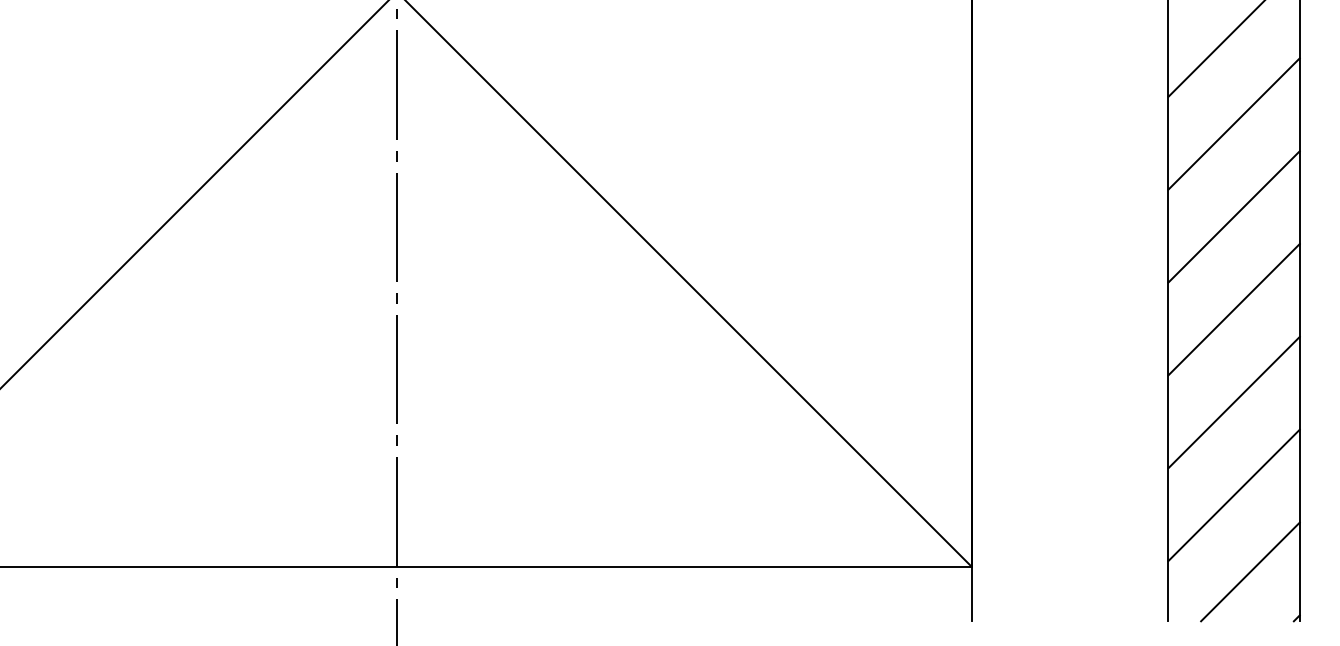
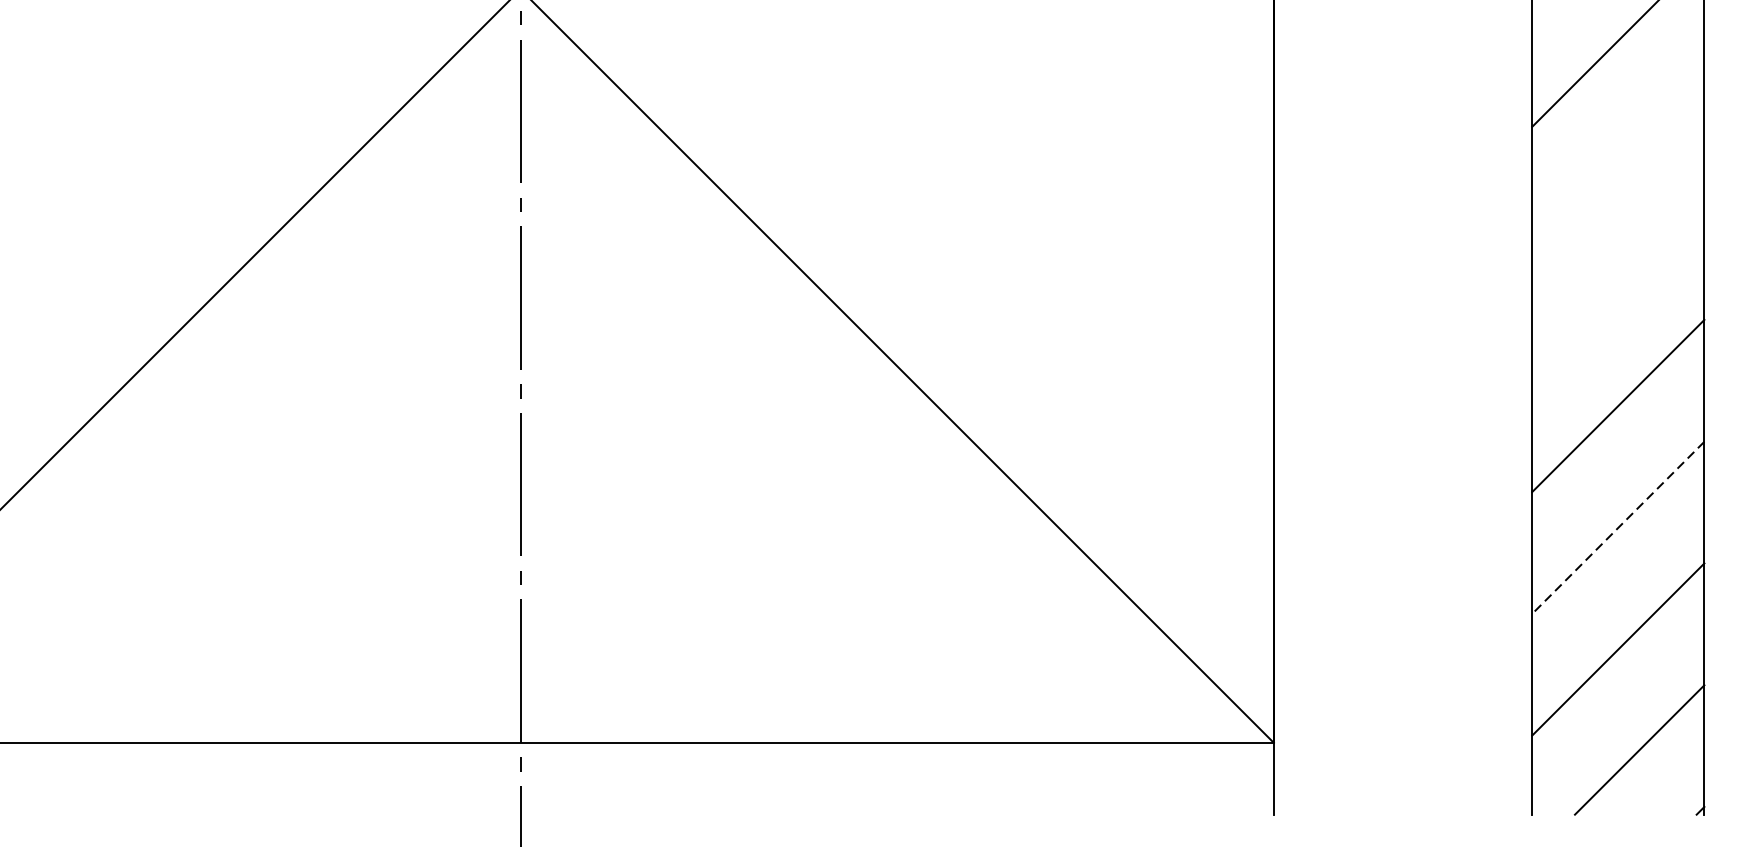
line: (1233, 123) -> (1617, 161), removed
line: (1233, 216) -> (1617, 283), removed
line: (1234, 402) -> (1618, 527), solid -> dashed

